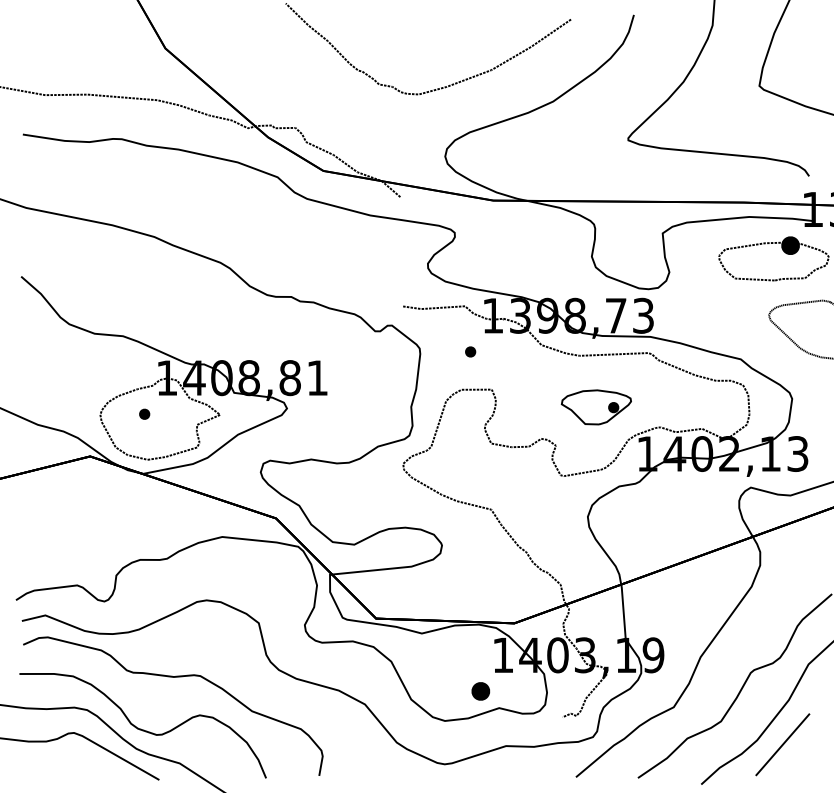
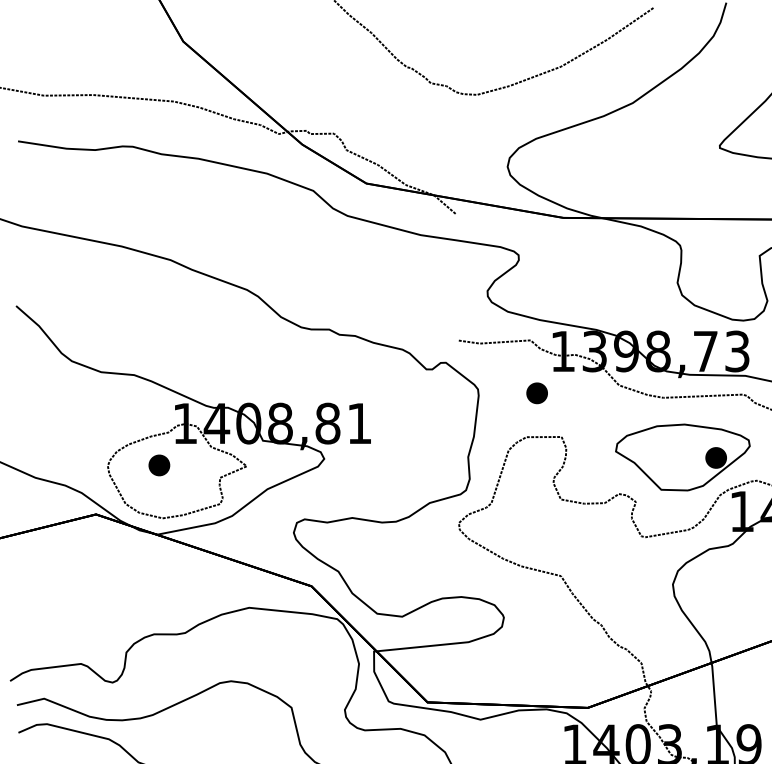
part: (470, 351) -> (536, 392), size x1.67
part: (596, 407) -> (682, 457), size x1.67
part: (144, 414) -> (159, 465), size x1.67

